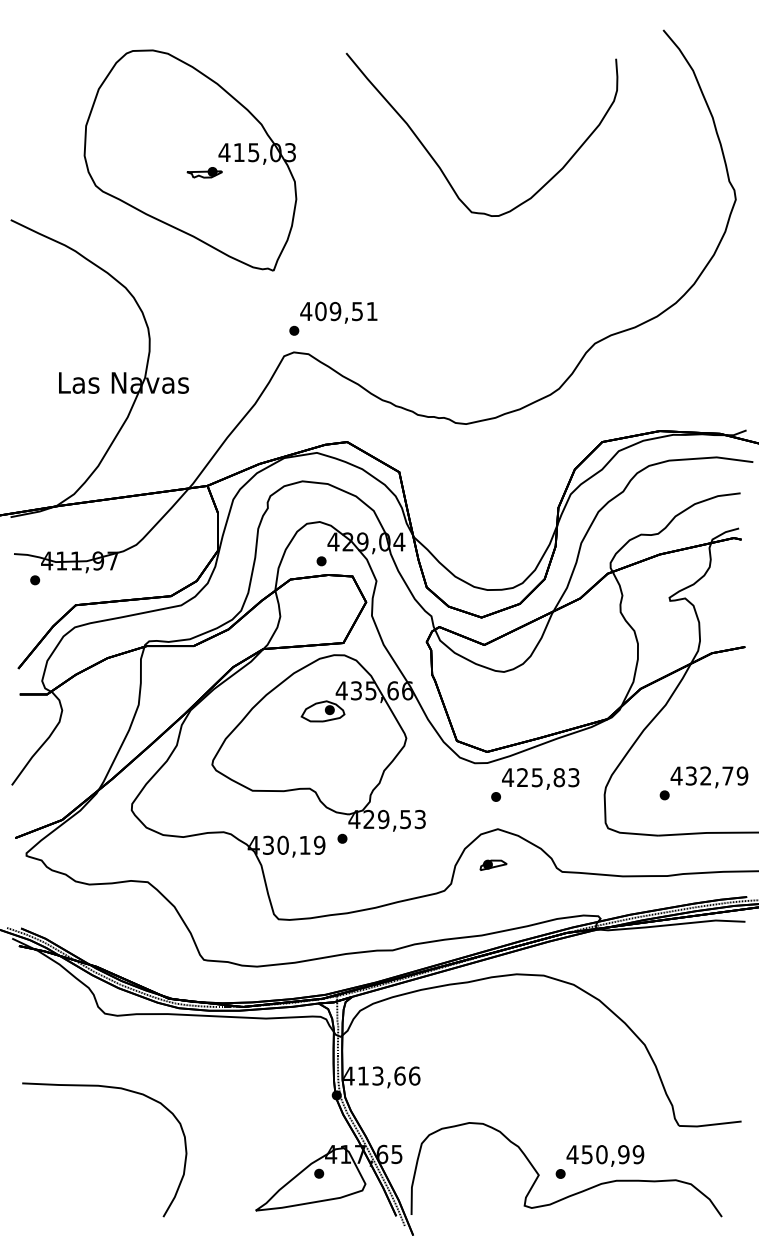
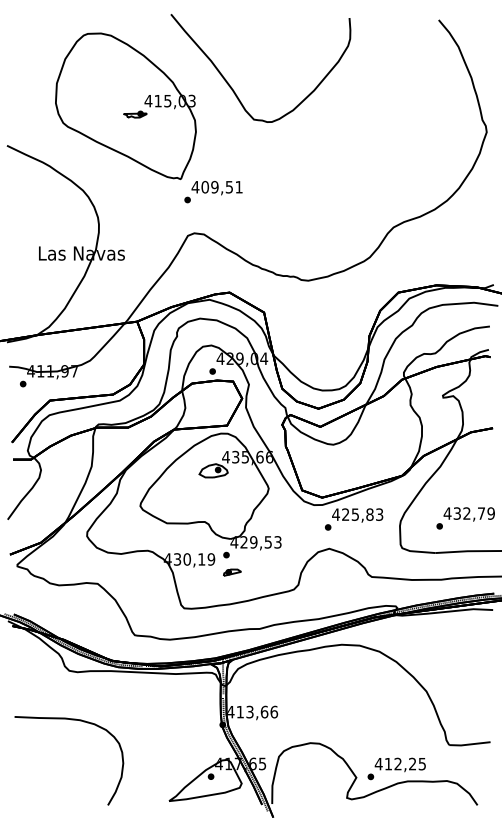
curve: (439, 163) -> (232, 87), moved
text: (333, 319) -> (213, 192), moved
part: (493, 865) -> (232, 572), moved
text: (613, 1153) -> (405, 763), 450,99 -> 412,25

